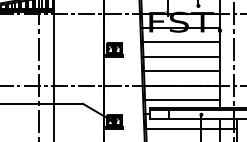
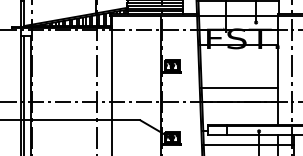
line: (180, 41) -> (238, 58), removed
line: (180, 56) -> (238, 73), removed
line: (181, 99) -> (239, 116), removed

